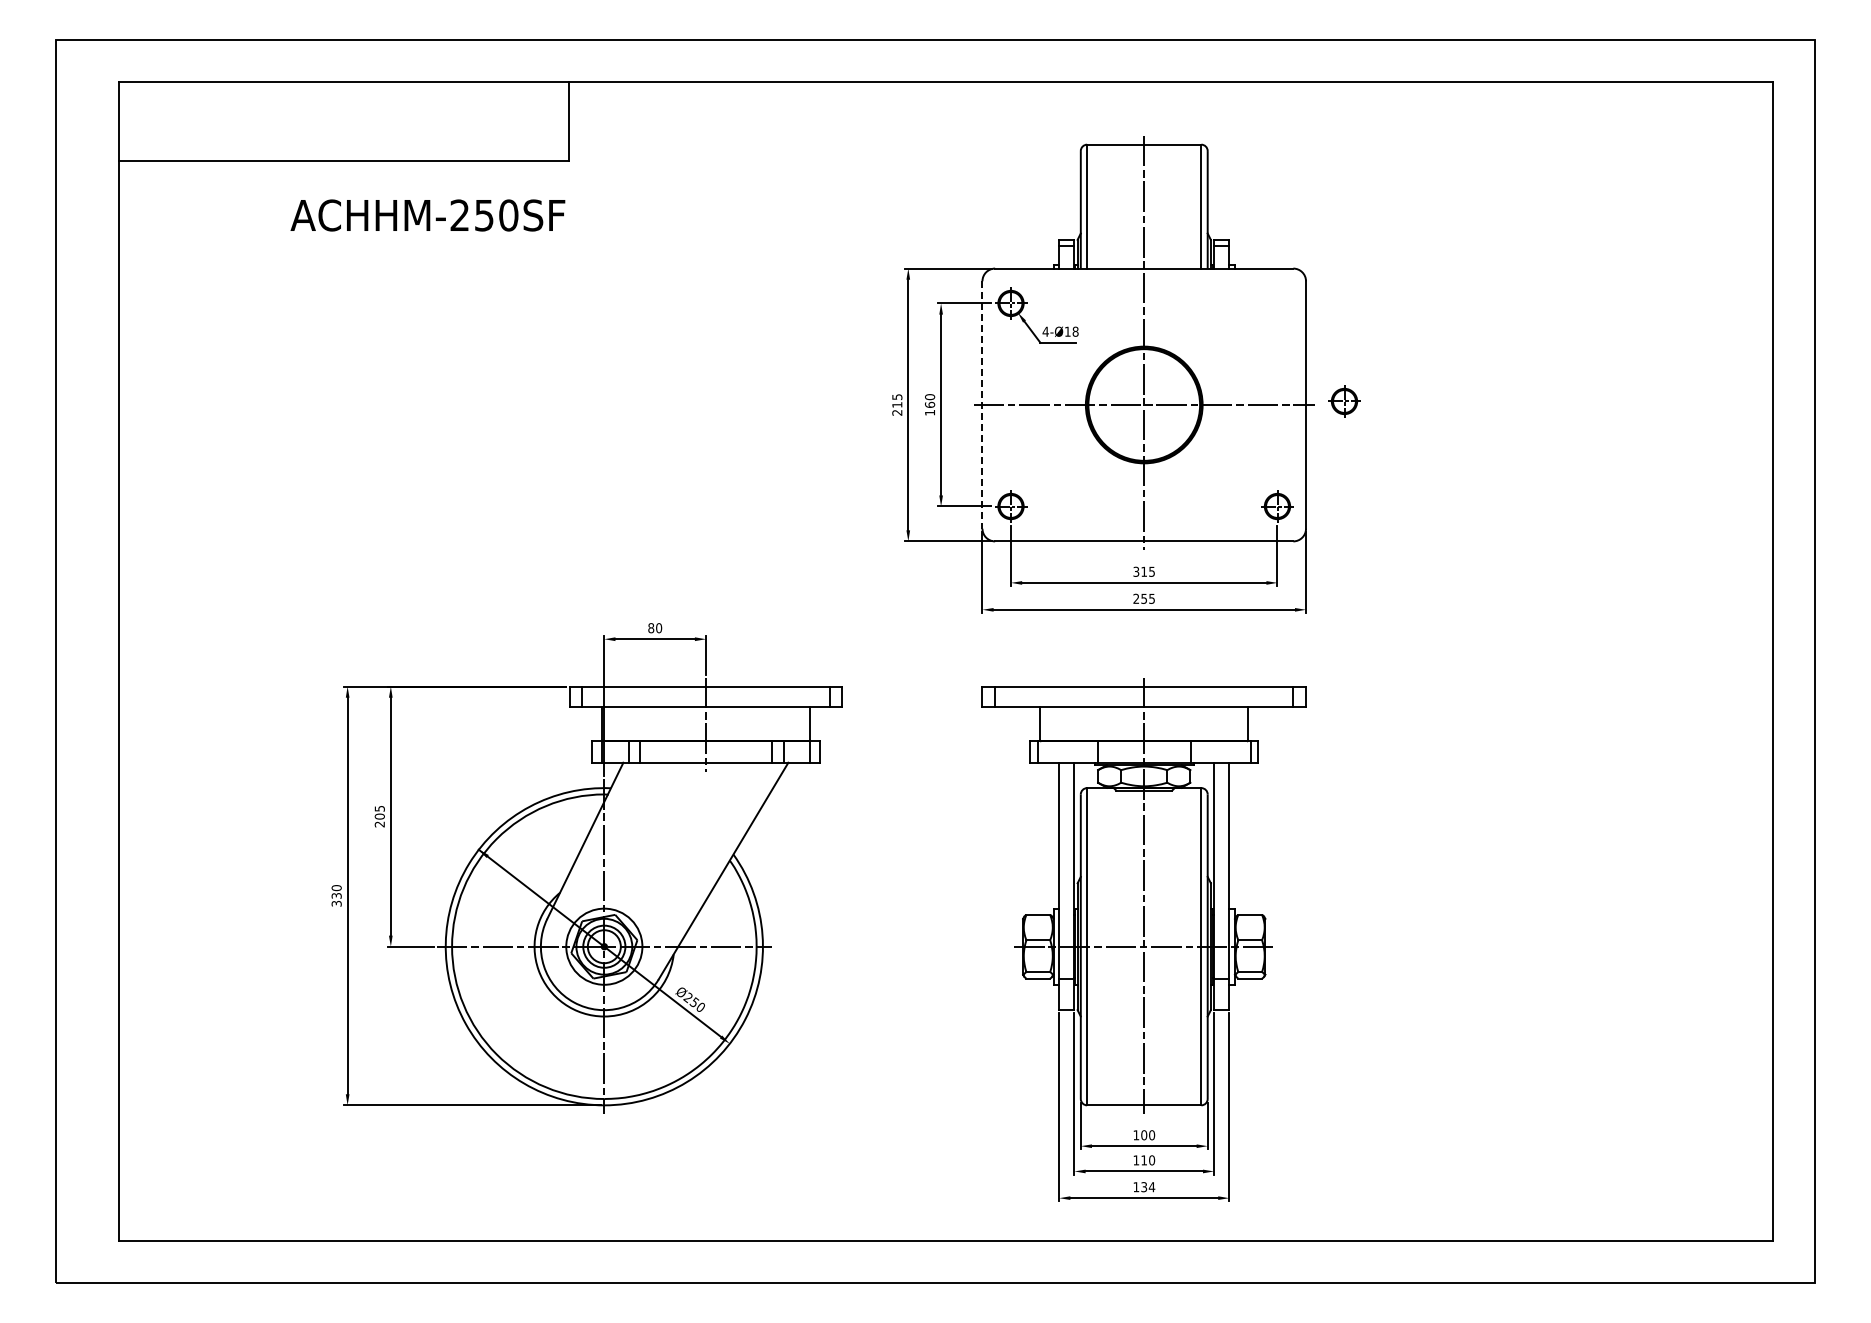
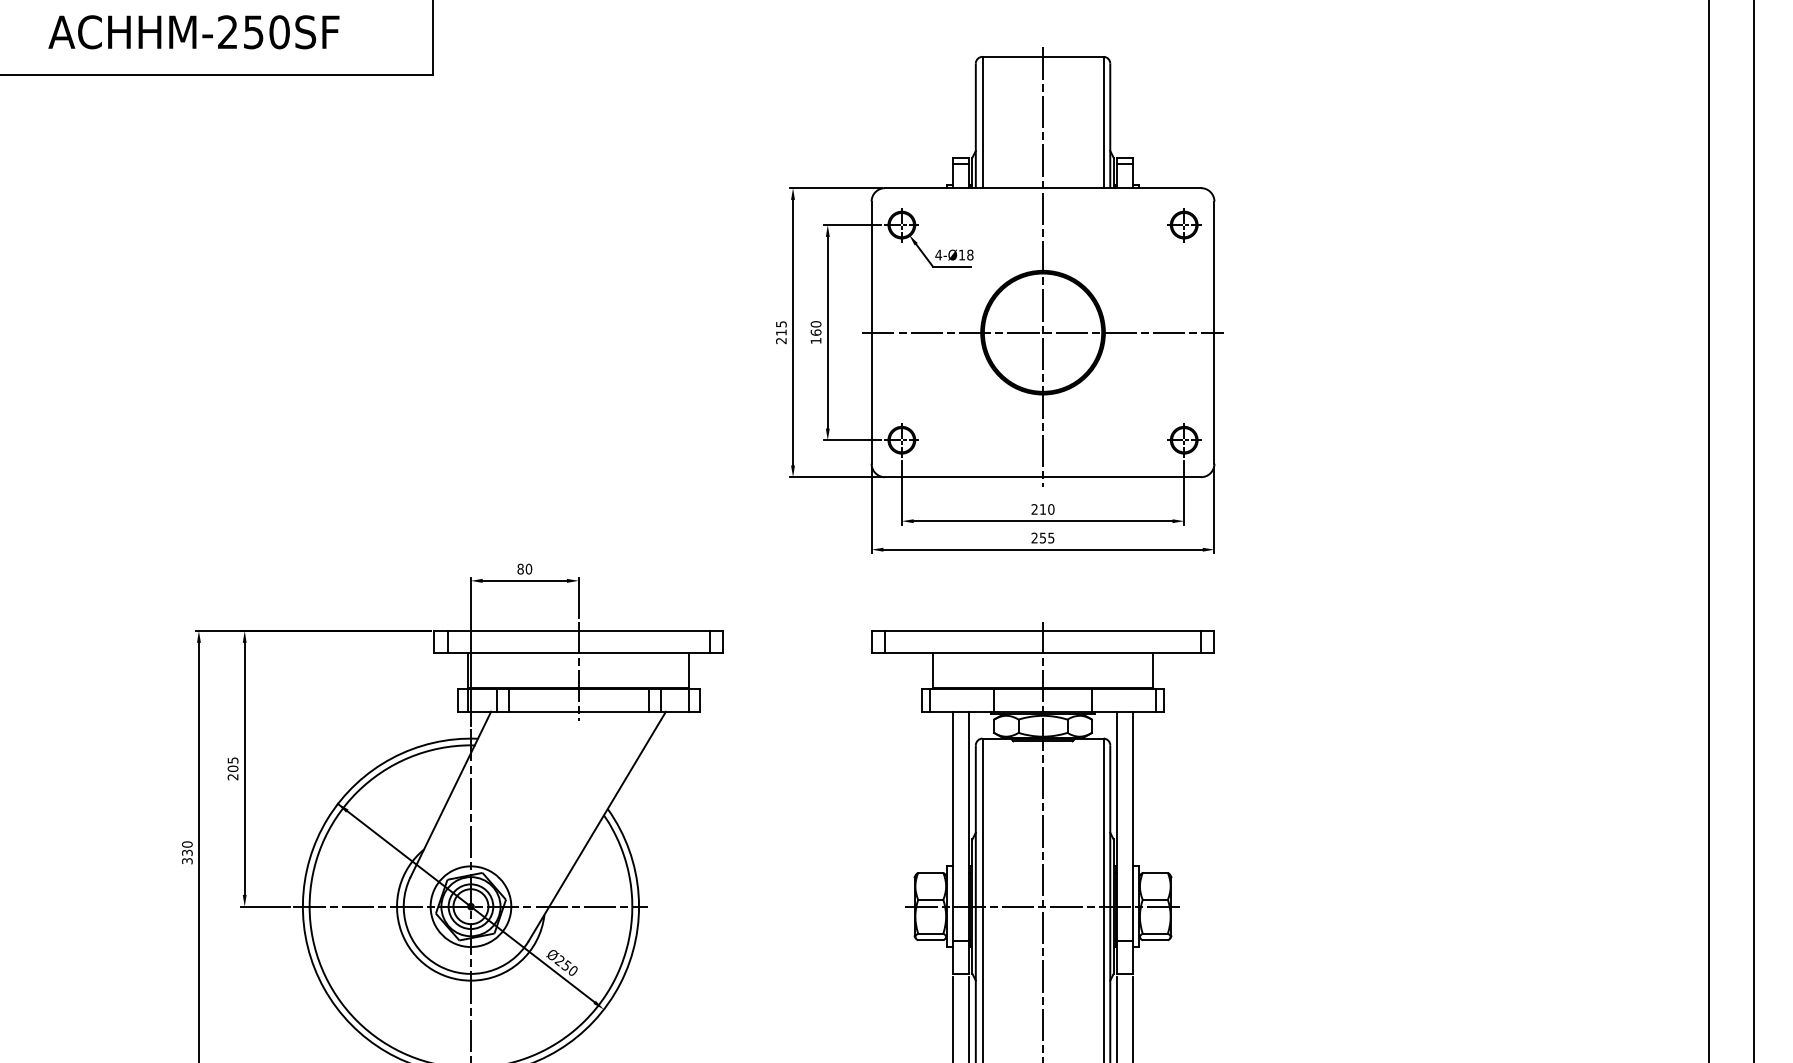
text: (427, 215) -> (193, 32), moved
part: (1344, 401) -> (1184, 225), moved
line: (982, 405) -> (871, 333), dashed -> solid
text: (1144, 571) -> (1043, 509), 315 -> 210

